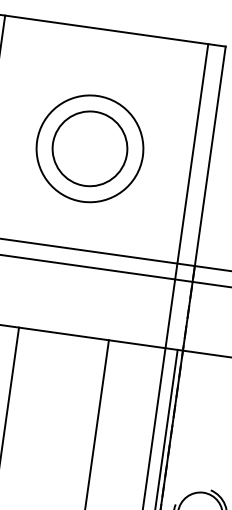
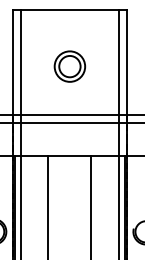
part: (89, 148) -> (69, 66), size x0.6

